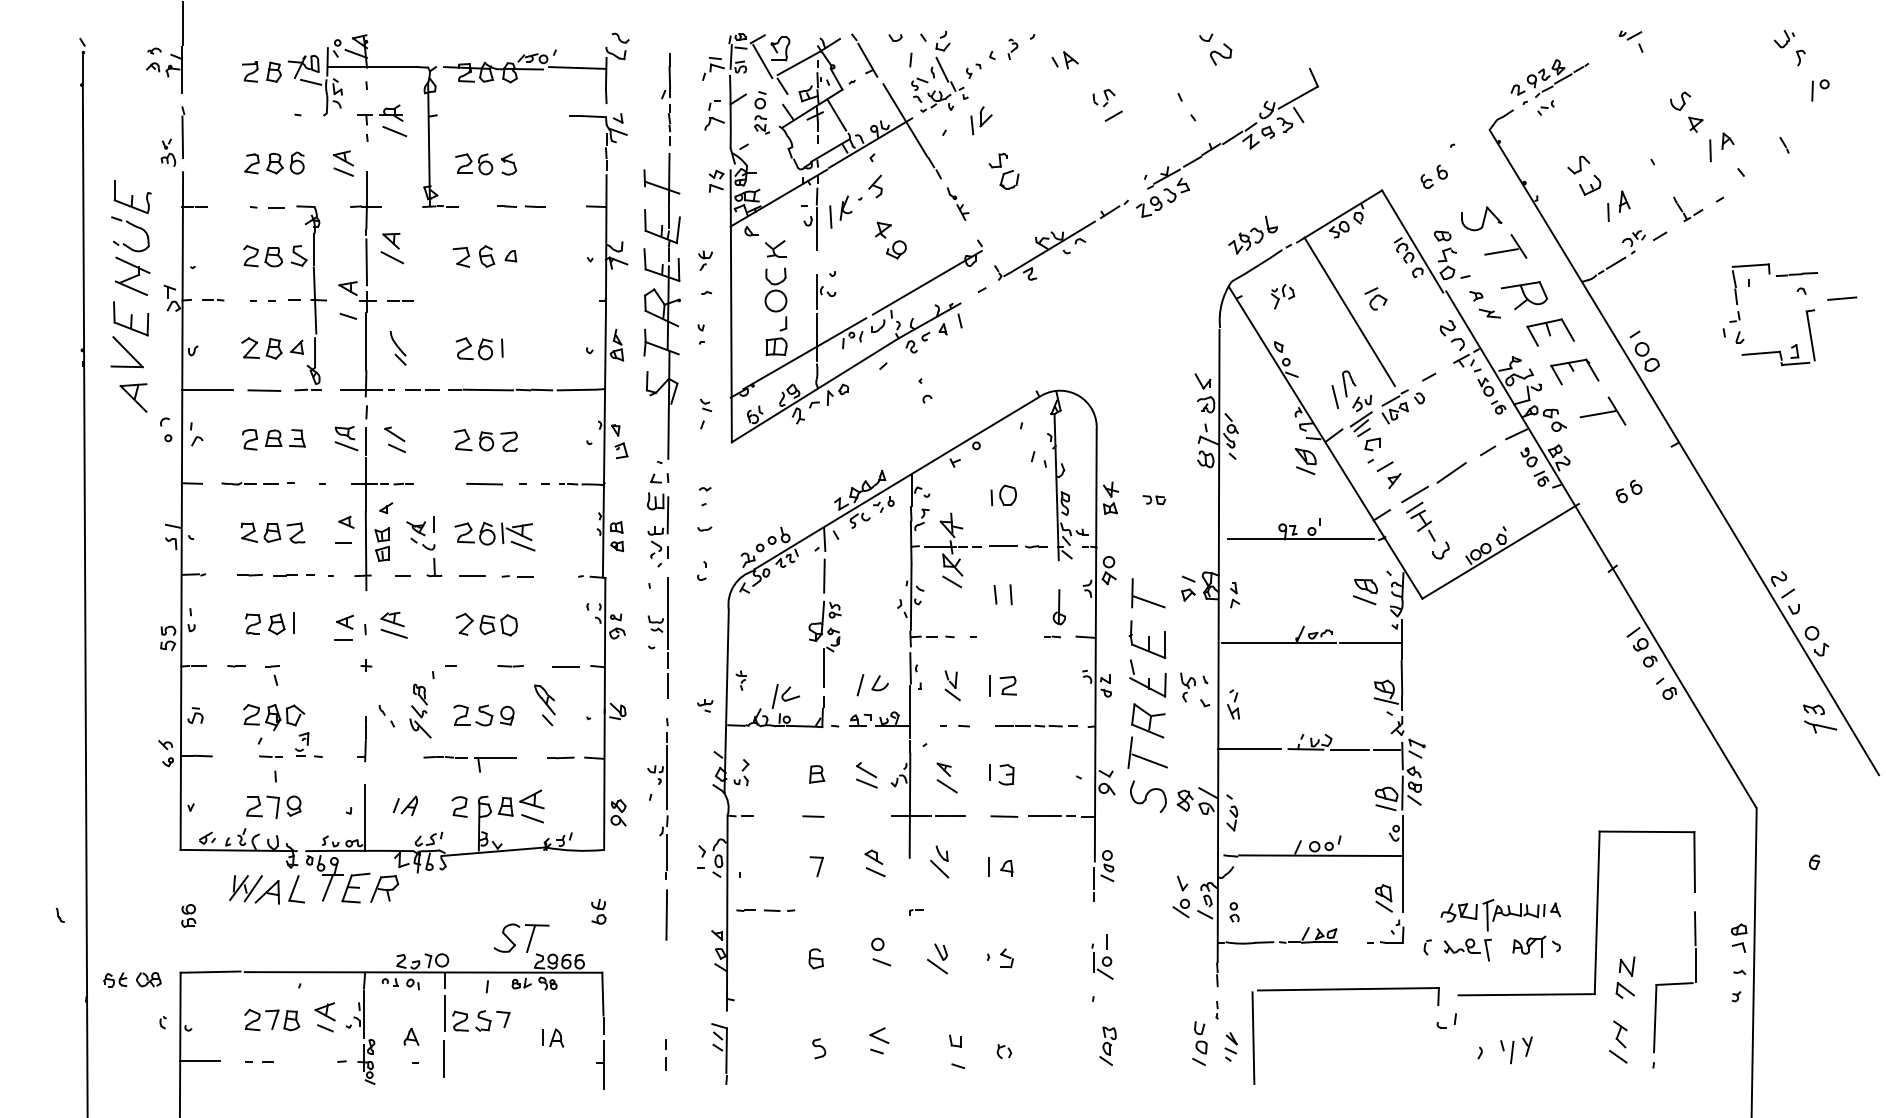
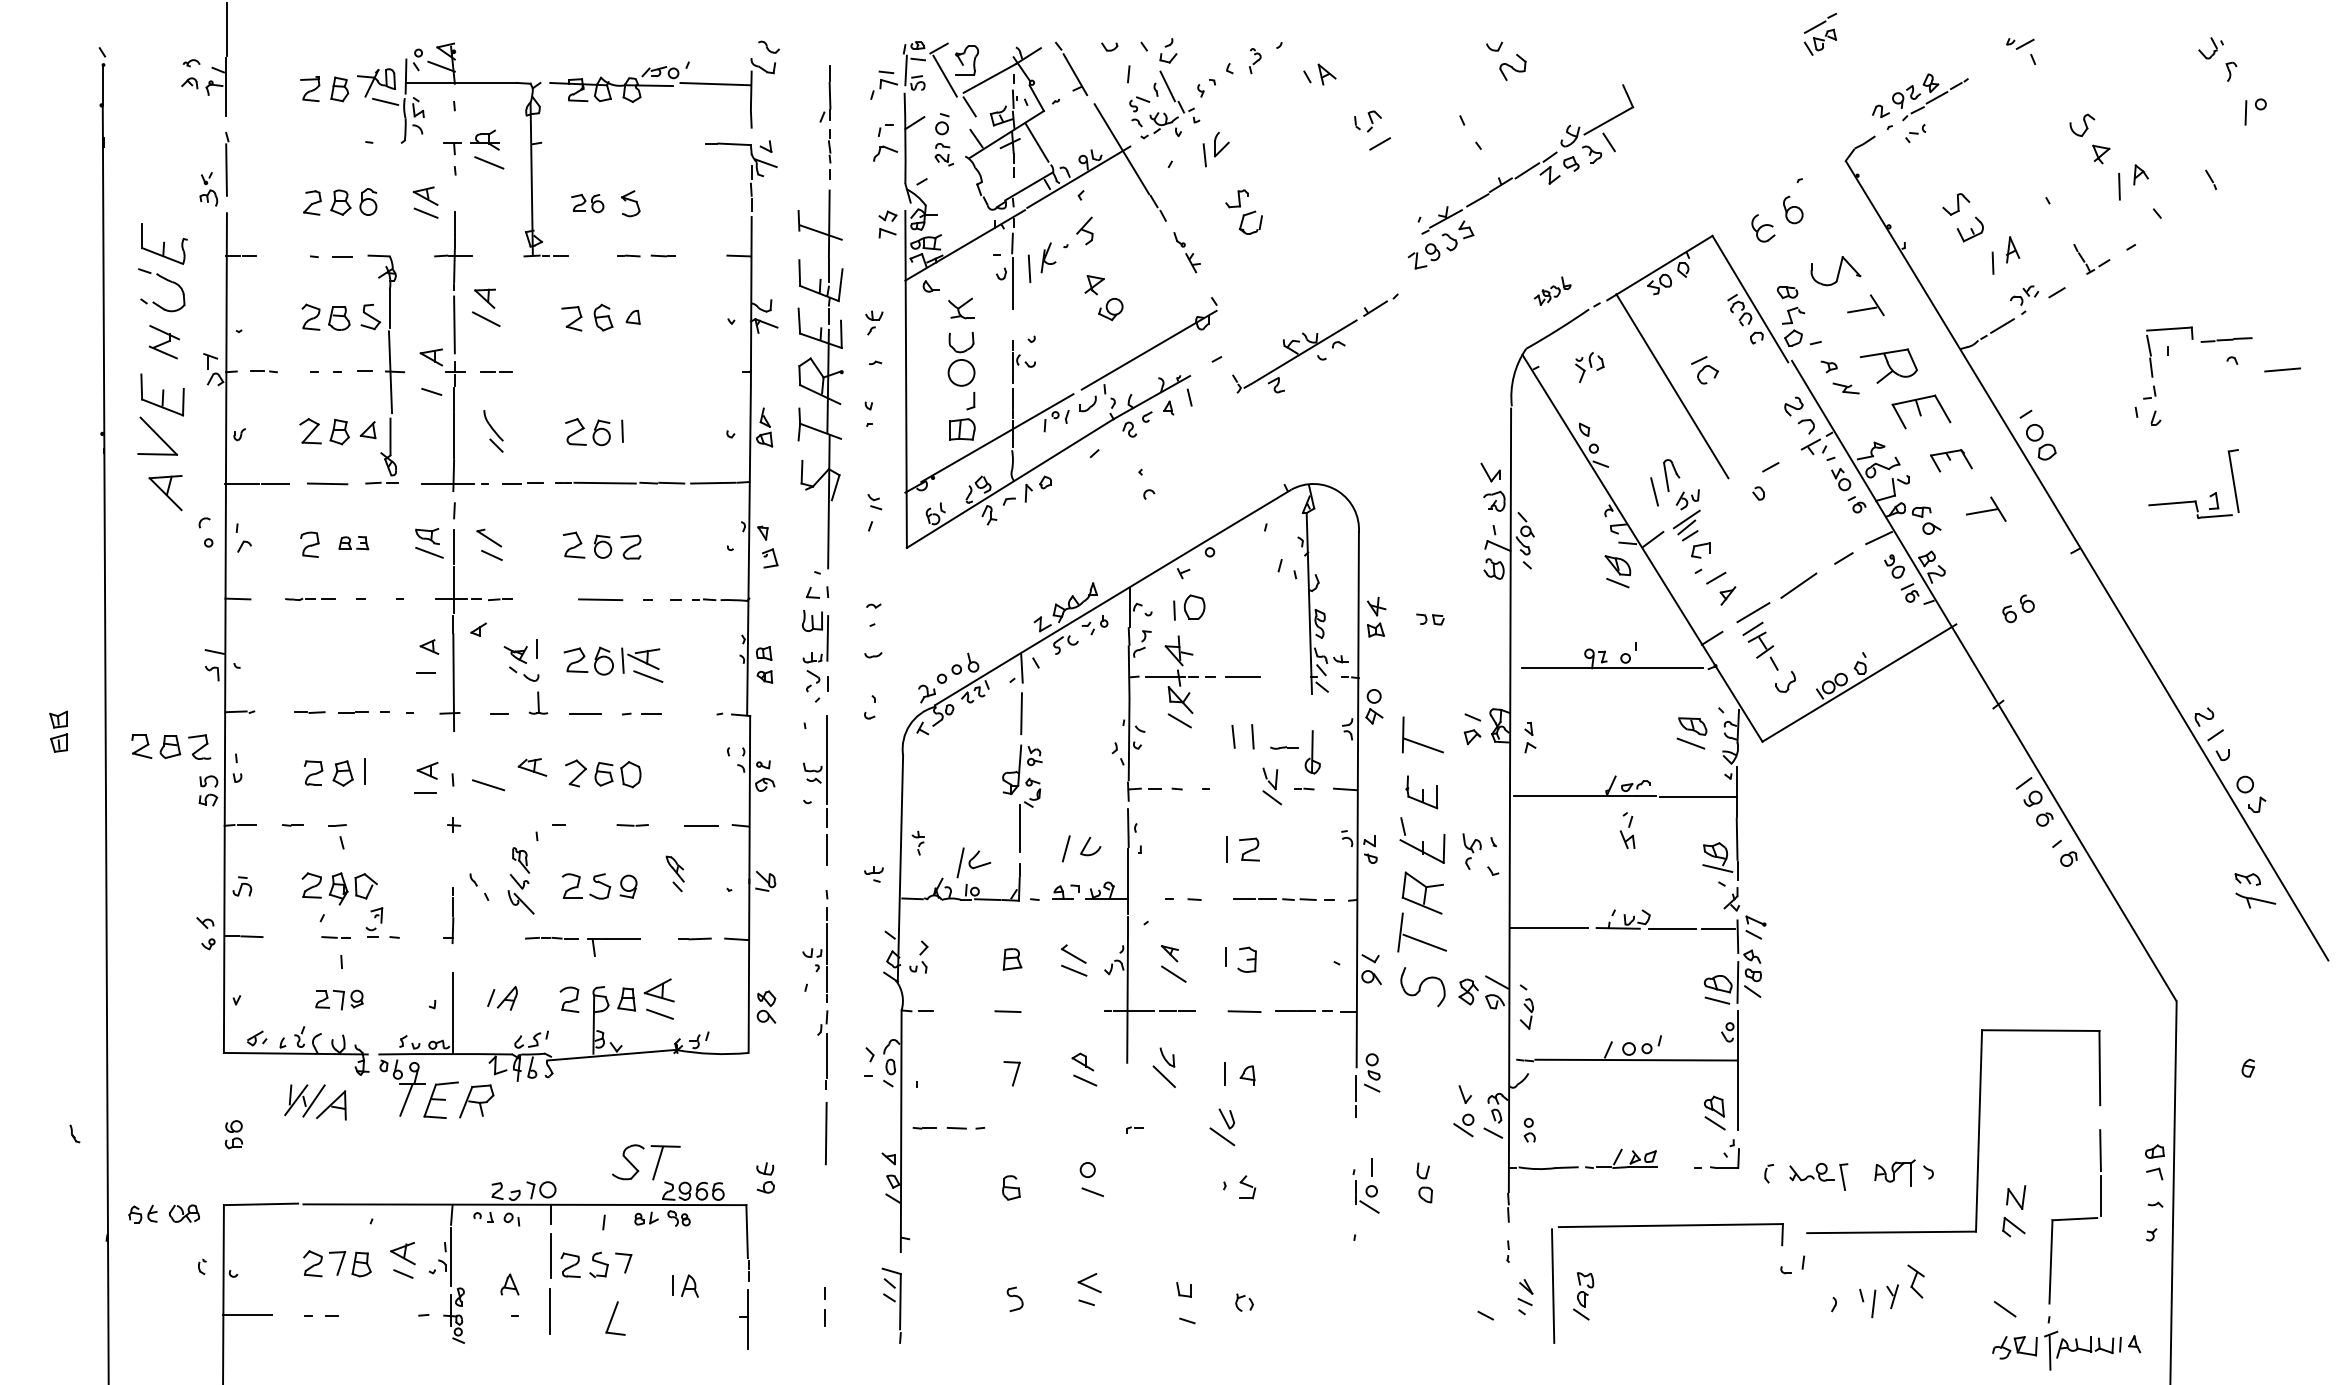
part: (474, 164) -> (588, 203), size x0.7
part: (1433, 176) -> (1776, 218), size x1.6
part: (1252, 234) -> (1551, 290), size x0.6
part: (1061, 239) -> (1315, 342), moved
part: (1505, 246) -> (1865, 305), size x0.7
part: (132, 275) -> (164, 341), size x0.7
part: (1779, 350) -> (2195, 499), moved
part: (1574, 371) -> (1950, 460), size x0.7
part: (1394, 406) -> (1819, 33), moved
part: (1602, 410) -> (1985, 508), size x0.7
part: (285, 438) -> (353, 543), size x0.6
part: (249, 483) -> (309, 598), size x0.7
part: (1003, 495) -> (1188, 607), moved
part: (272, 532) -> (170, 746), moved
part: (382, 544) -> (58, 731), moved
line: (1036, 546) -> (1284, 747), moved
part: (392, 619) -> (532, 767), moved
part: (1147, 639) -> (1421, 792), size x0.7
part: (952, 685) -> (1271, 786), moved
part: (1233, 704) -> (1627, 830), moved
part: (544, 705) -> (674, 874), size x0.7
part: (273, 806) -> (338, 999), size x0.7
part: (296, 889) -> (615, 1318), moved
part: (598, 911) -> (765, 1177), moved
part: (1500, 915) -> (2066, 1351), moved
part: (937, 958) -> (1222, 1126), moved
part: (1620, 1034) -> (1916, 1281), moved
part: (1200, 1037) -> (1424, 1182), moved
part: (1107, 1045) -> (1582, 1295), moved

